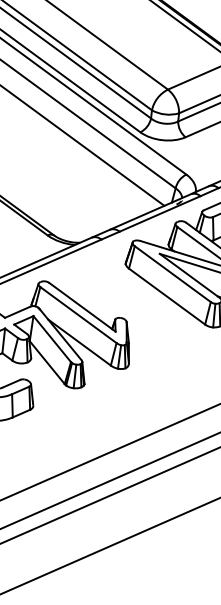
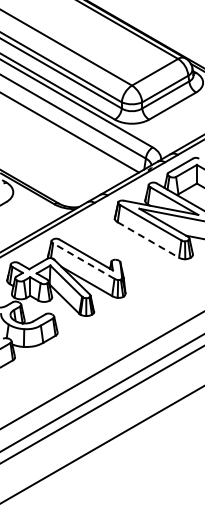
line: (167, 297) -> (148, 240), solid -> dashed
line: (78, 314) -> (83, 260), solid -> dashed

